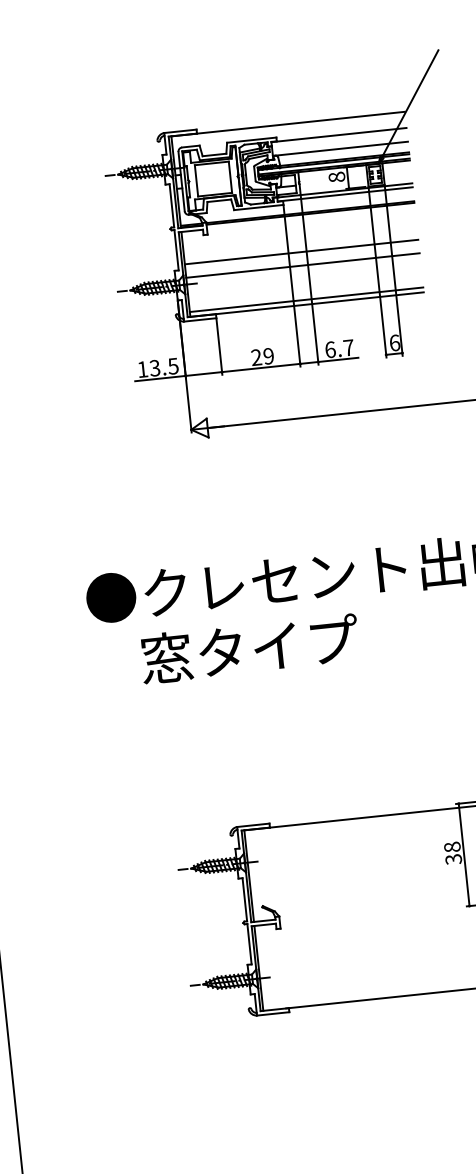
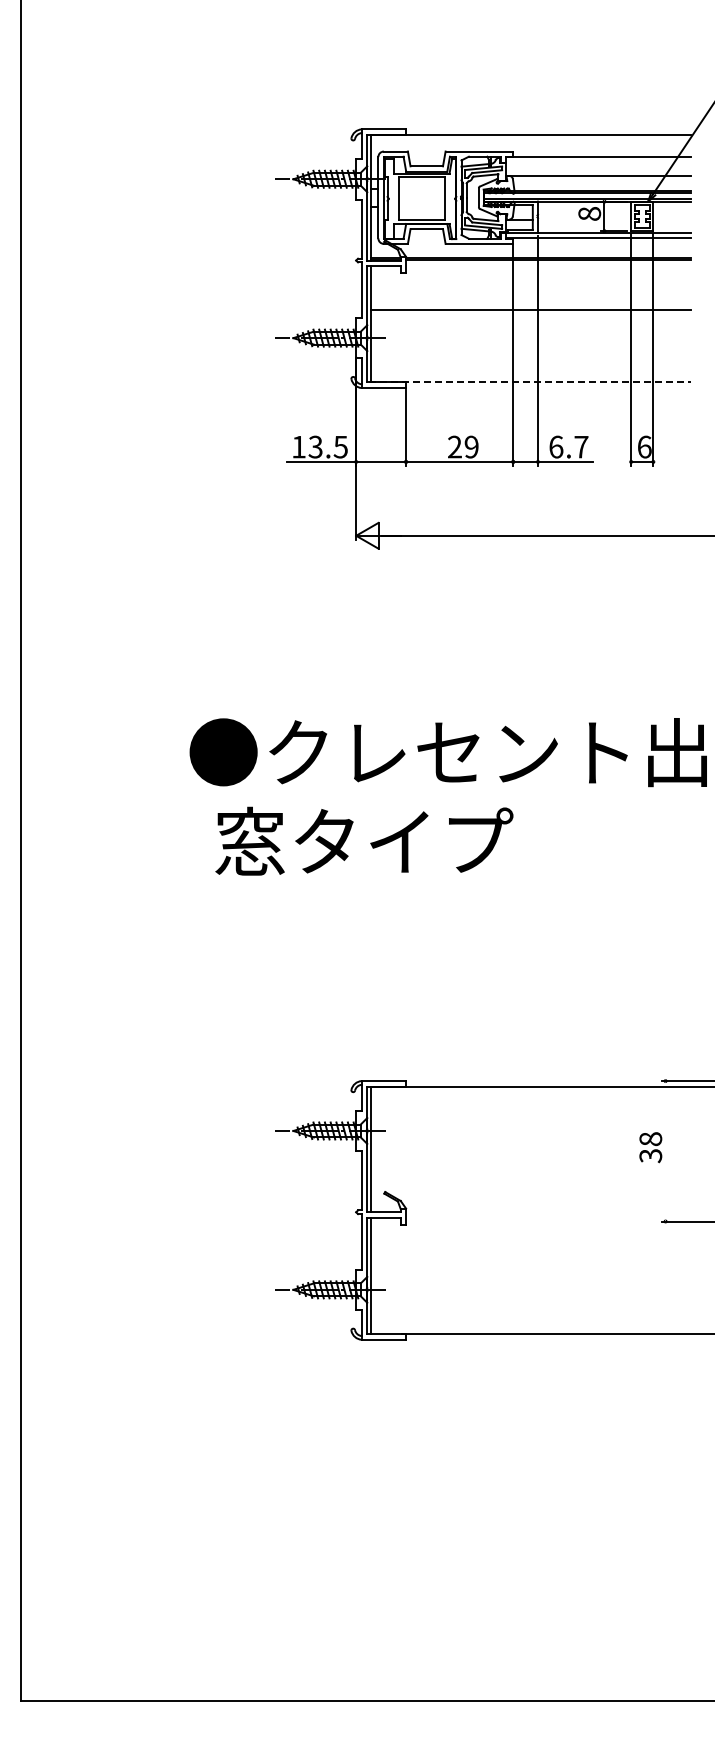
line: (302, 265) -> (530, 328), removed
line: (306, 299) -> (530, 375), removed
line: (306, 304) -> (530, 382), solid -> dashed
text: (249, 648) -> (364, 840), moved
line: (464, 855) -> (665, 1151), removed

